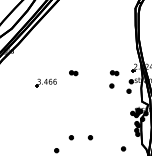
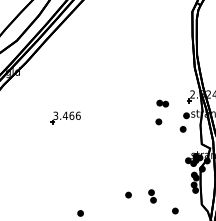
part: (73, 73) -> (104, 103), removed
part: (71, 137) -> (101, 194), removed
part: (107, 138) -> (152, 196), added

